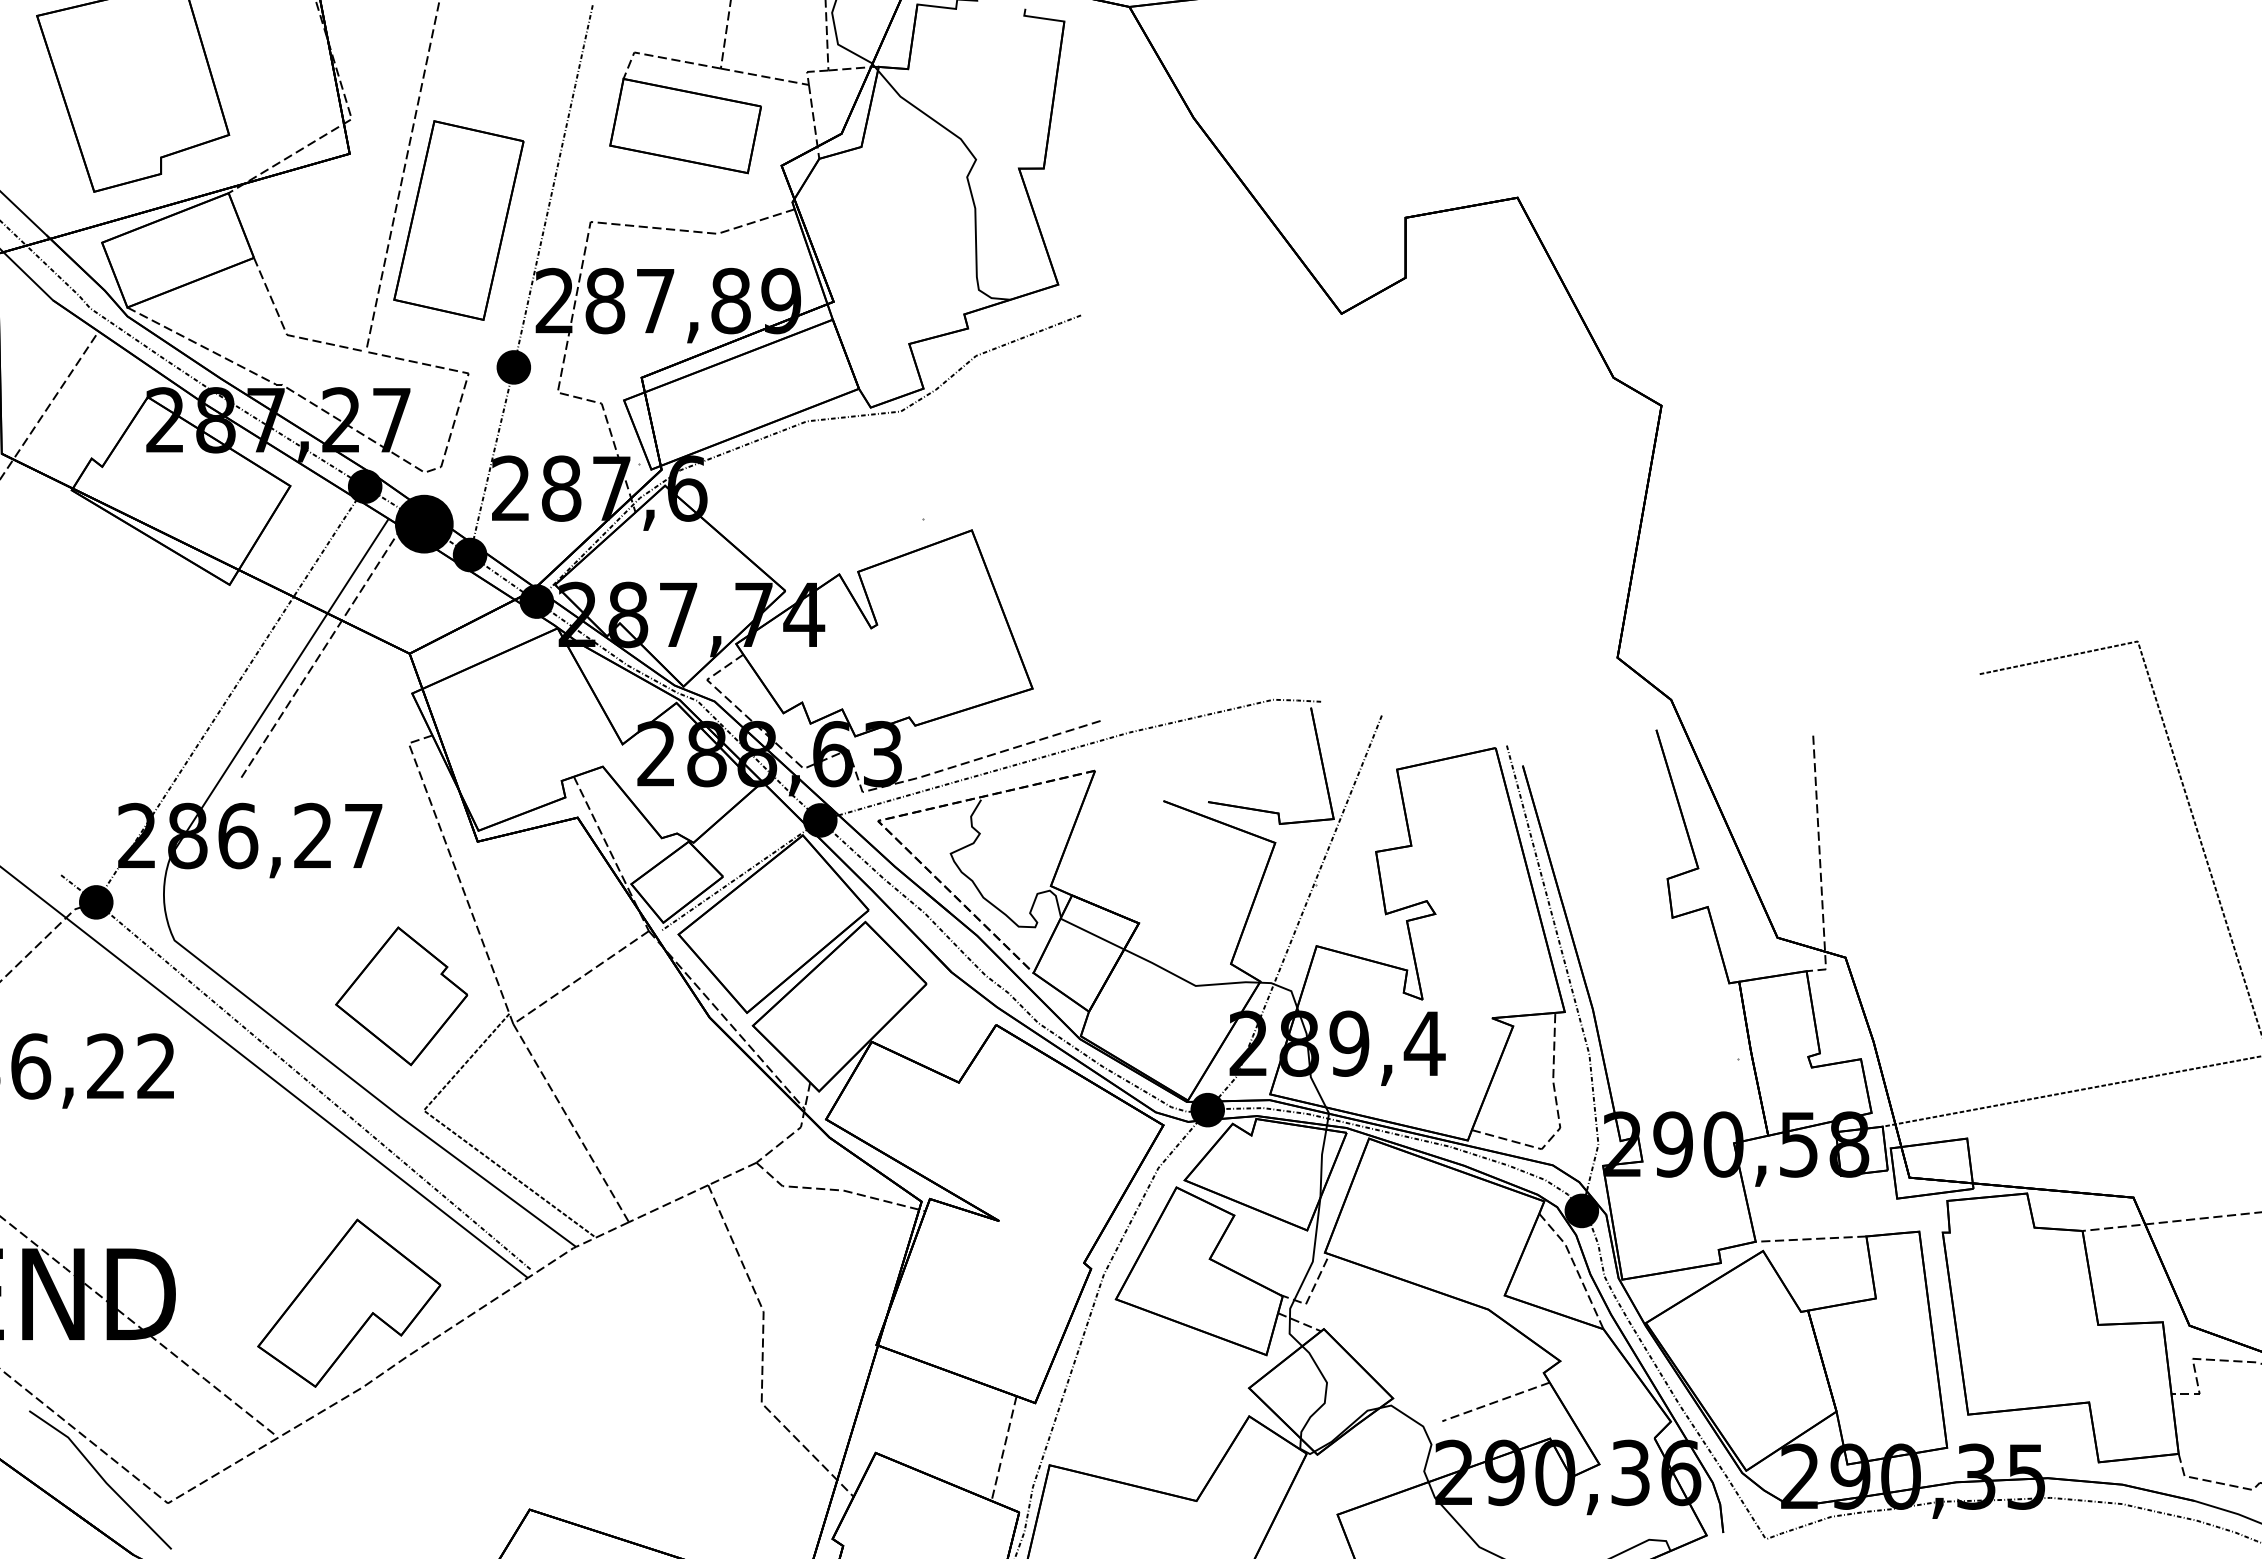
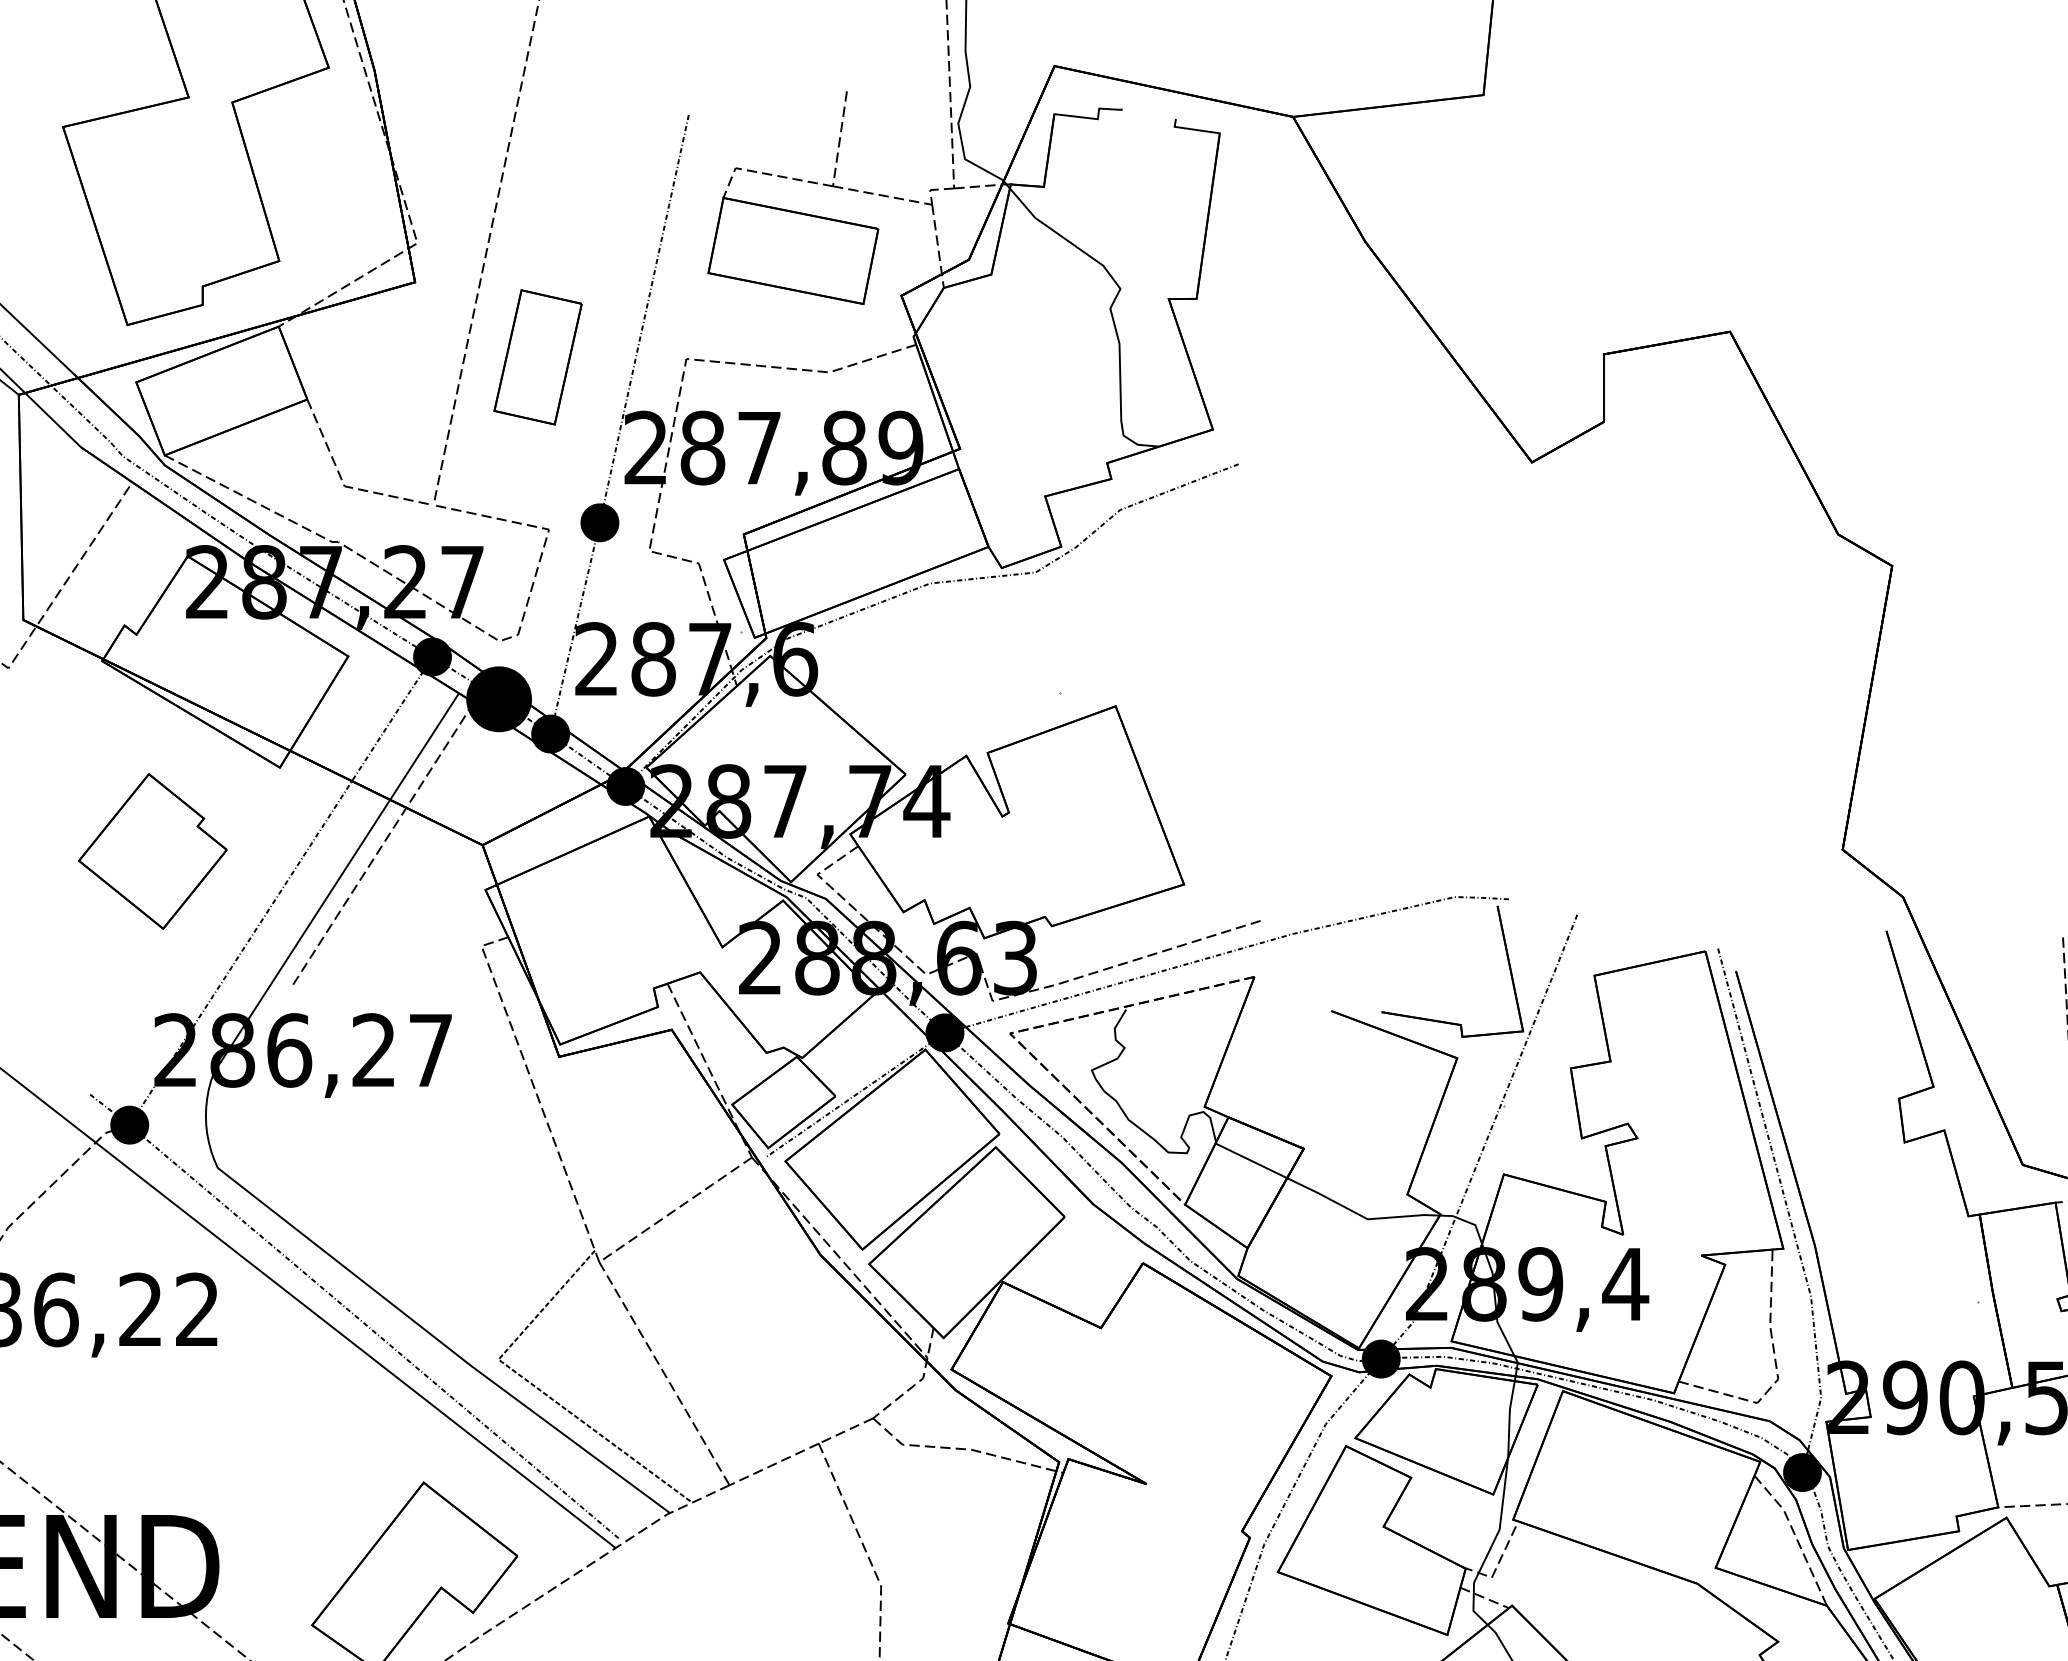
part: (458, 220) -> (537, 357), size x0.6
part: (401, 996) -> (152, 851), moved

